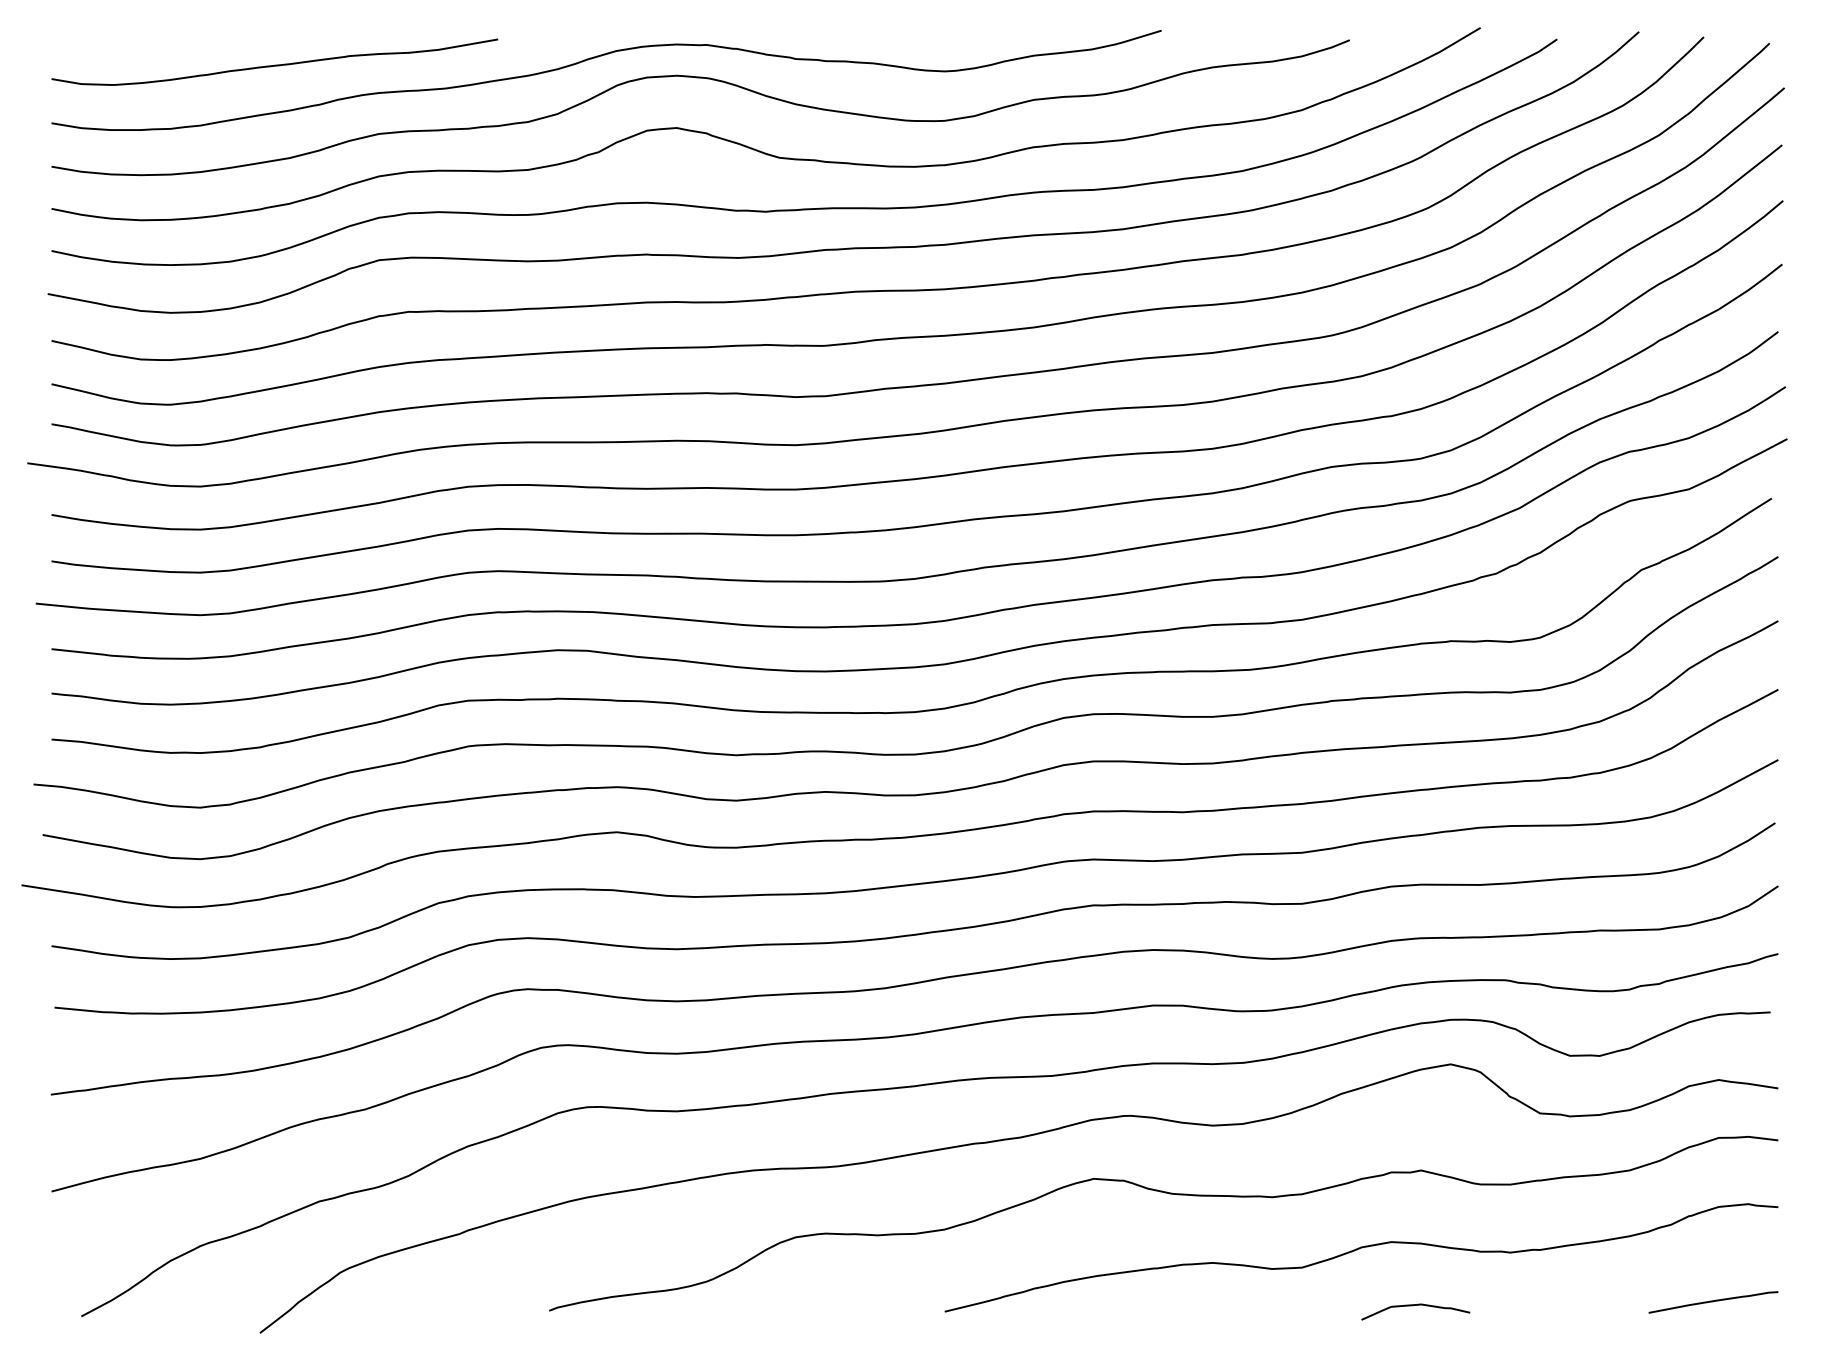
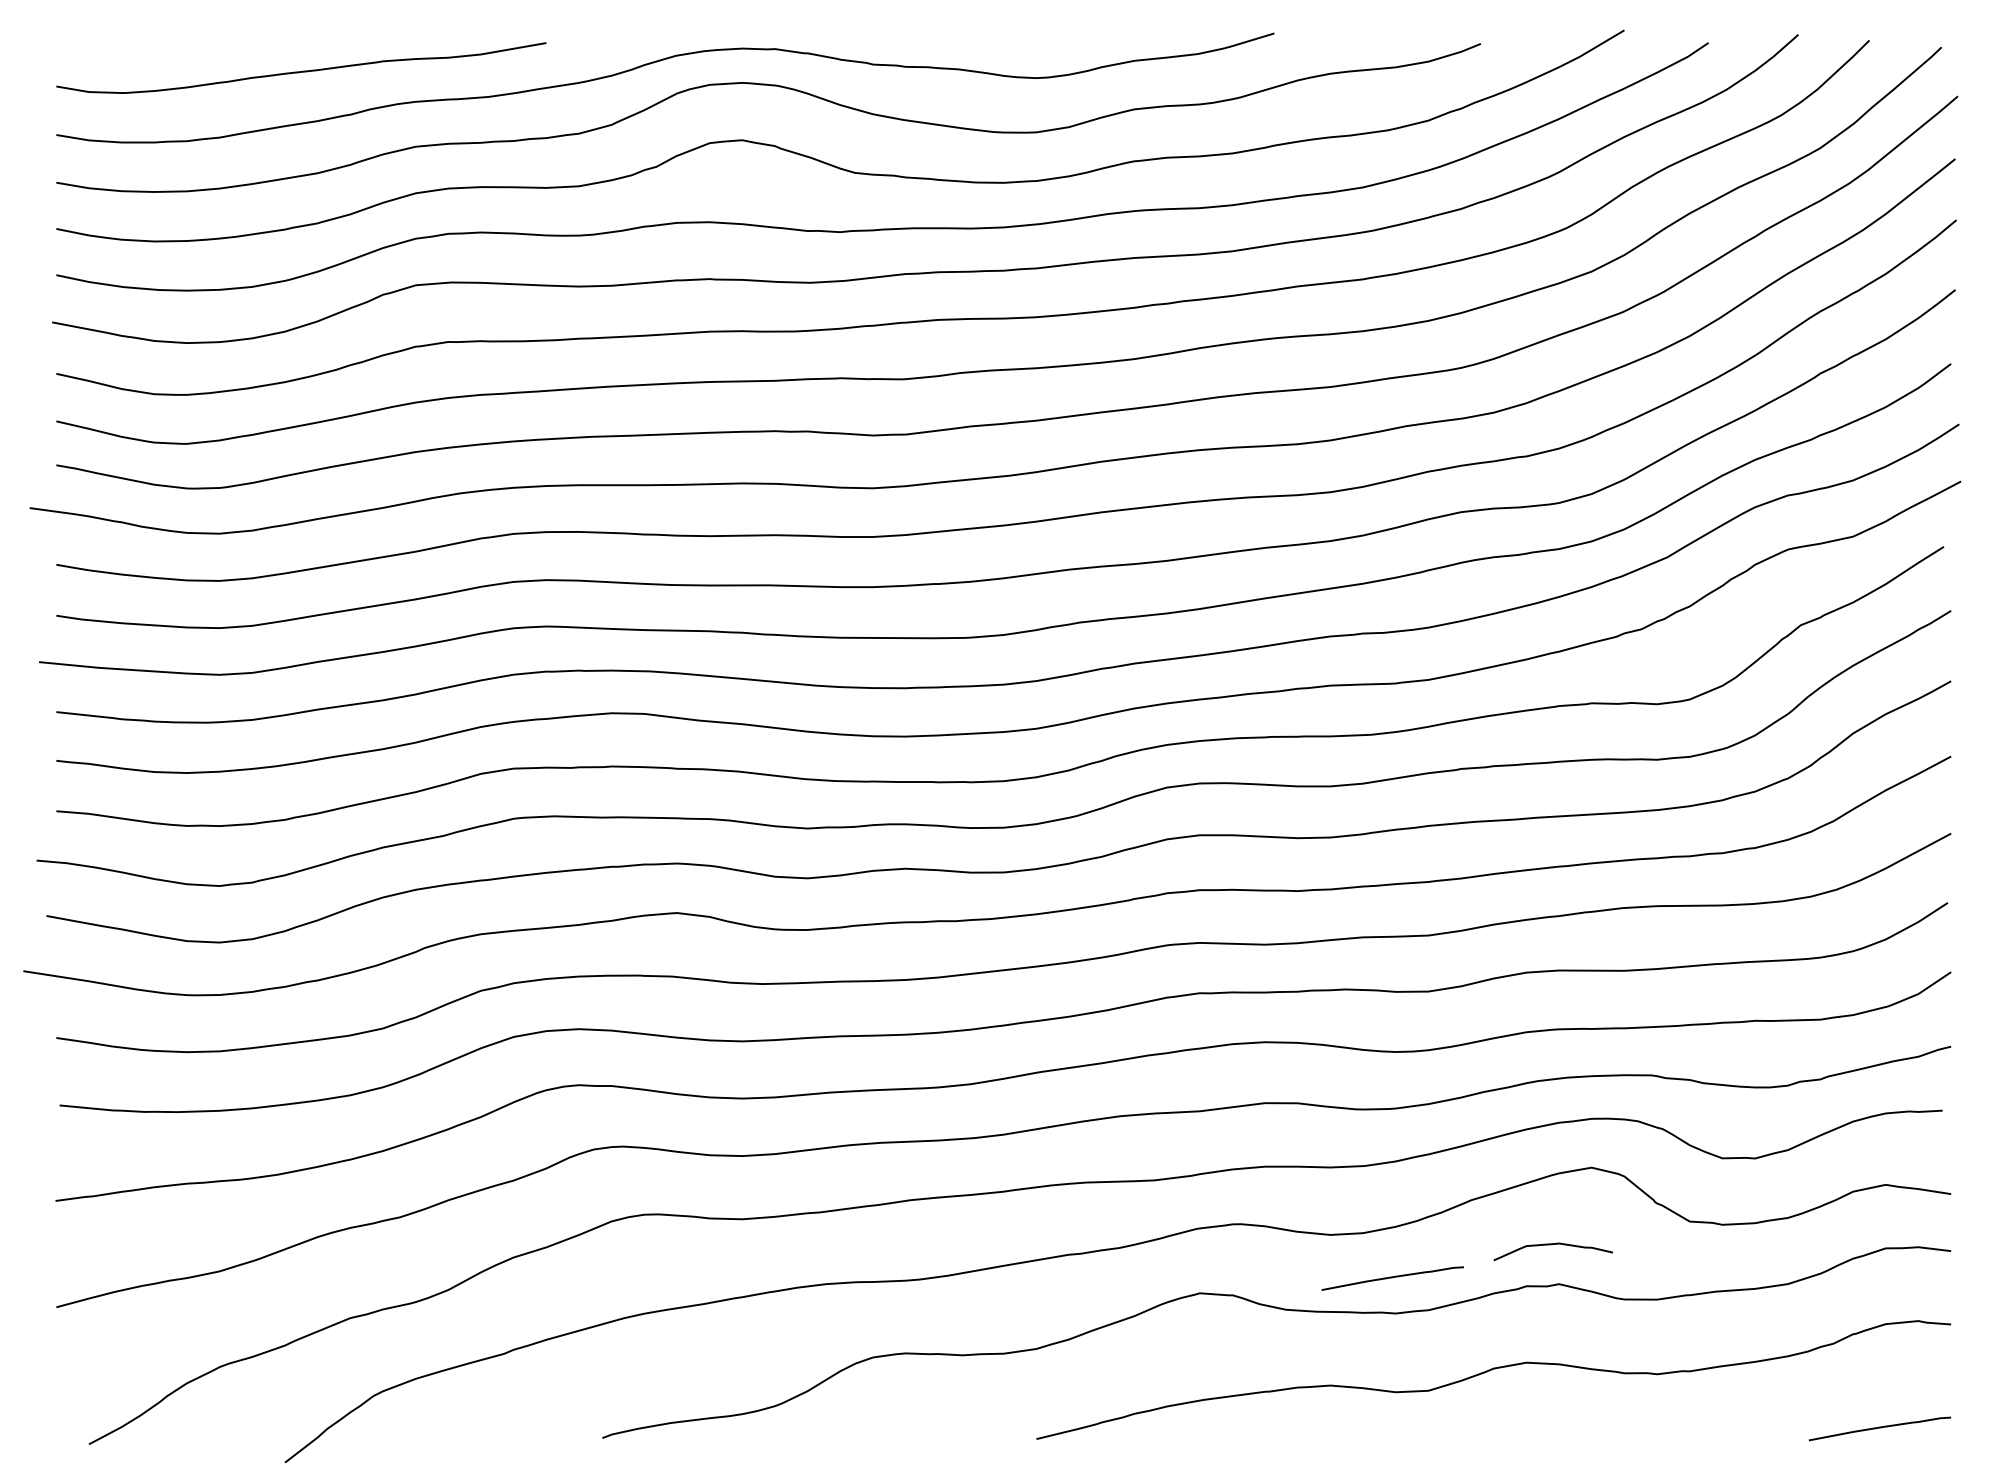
curve: (1269, 1165) -> (1392, 1278), added
curve: (1412, 1306) -> (1549, 1245), moved

